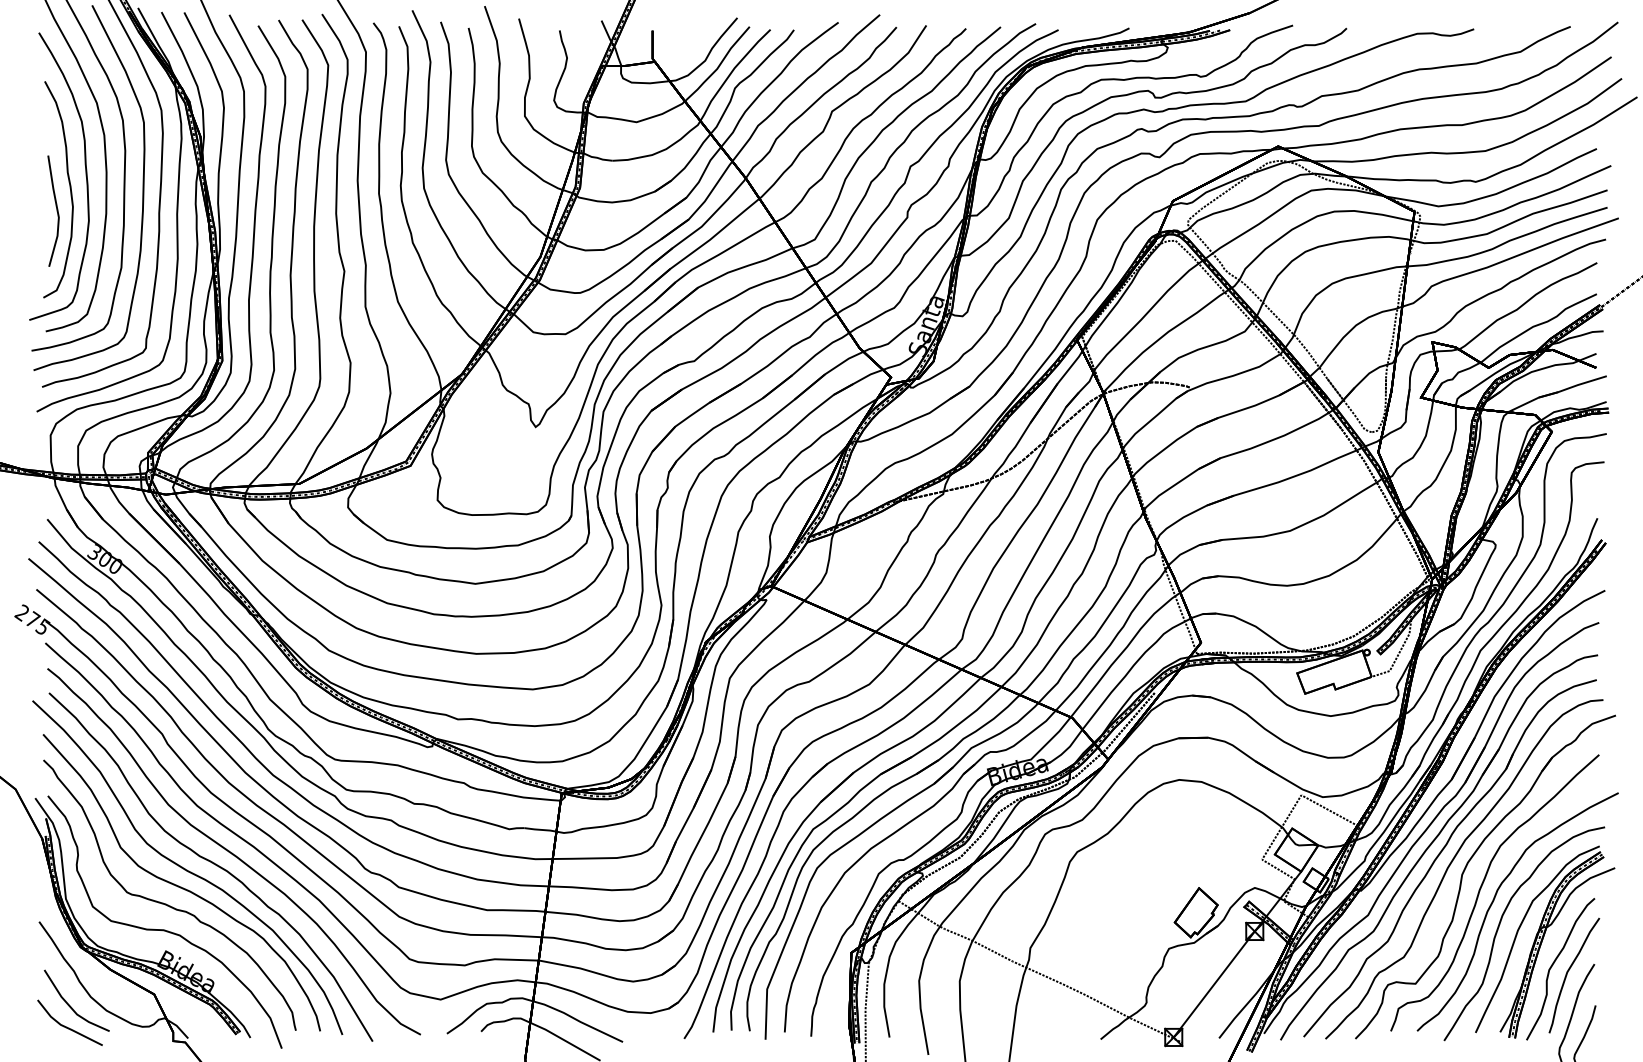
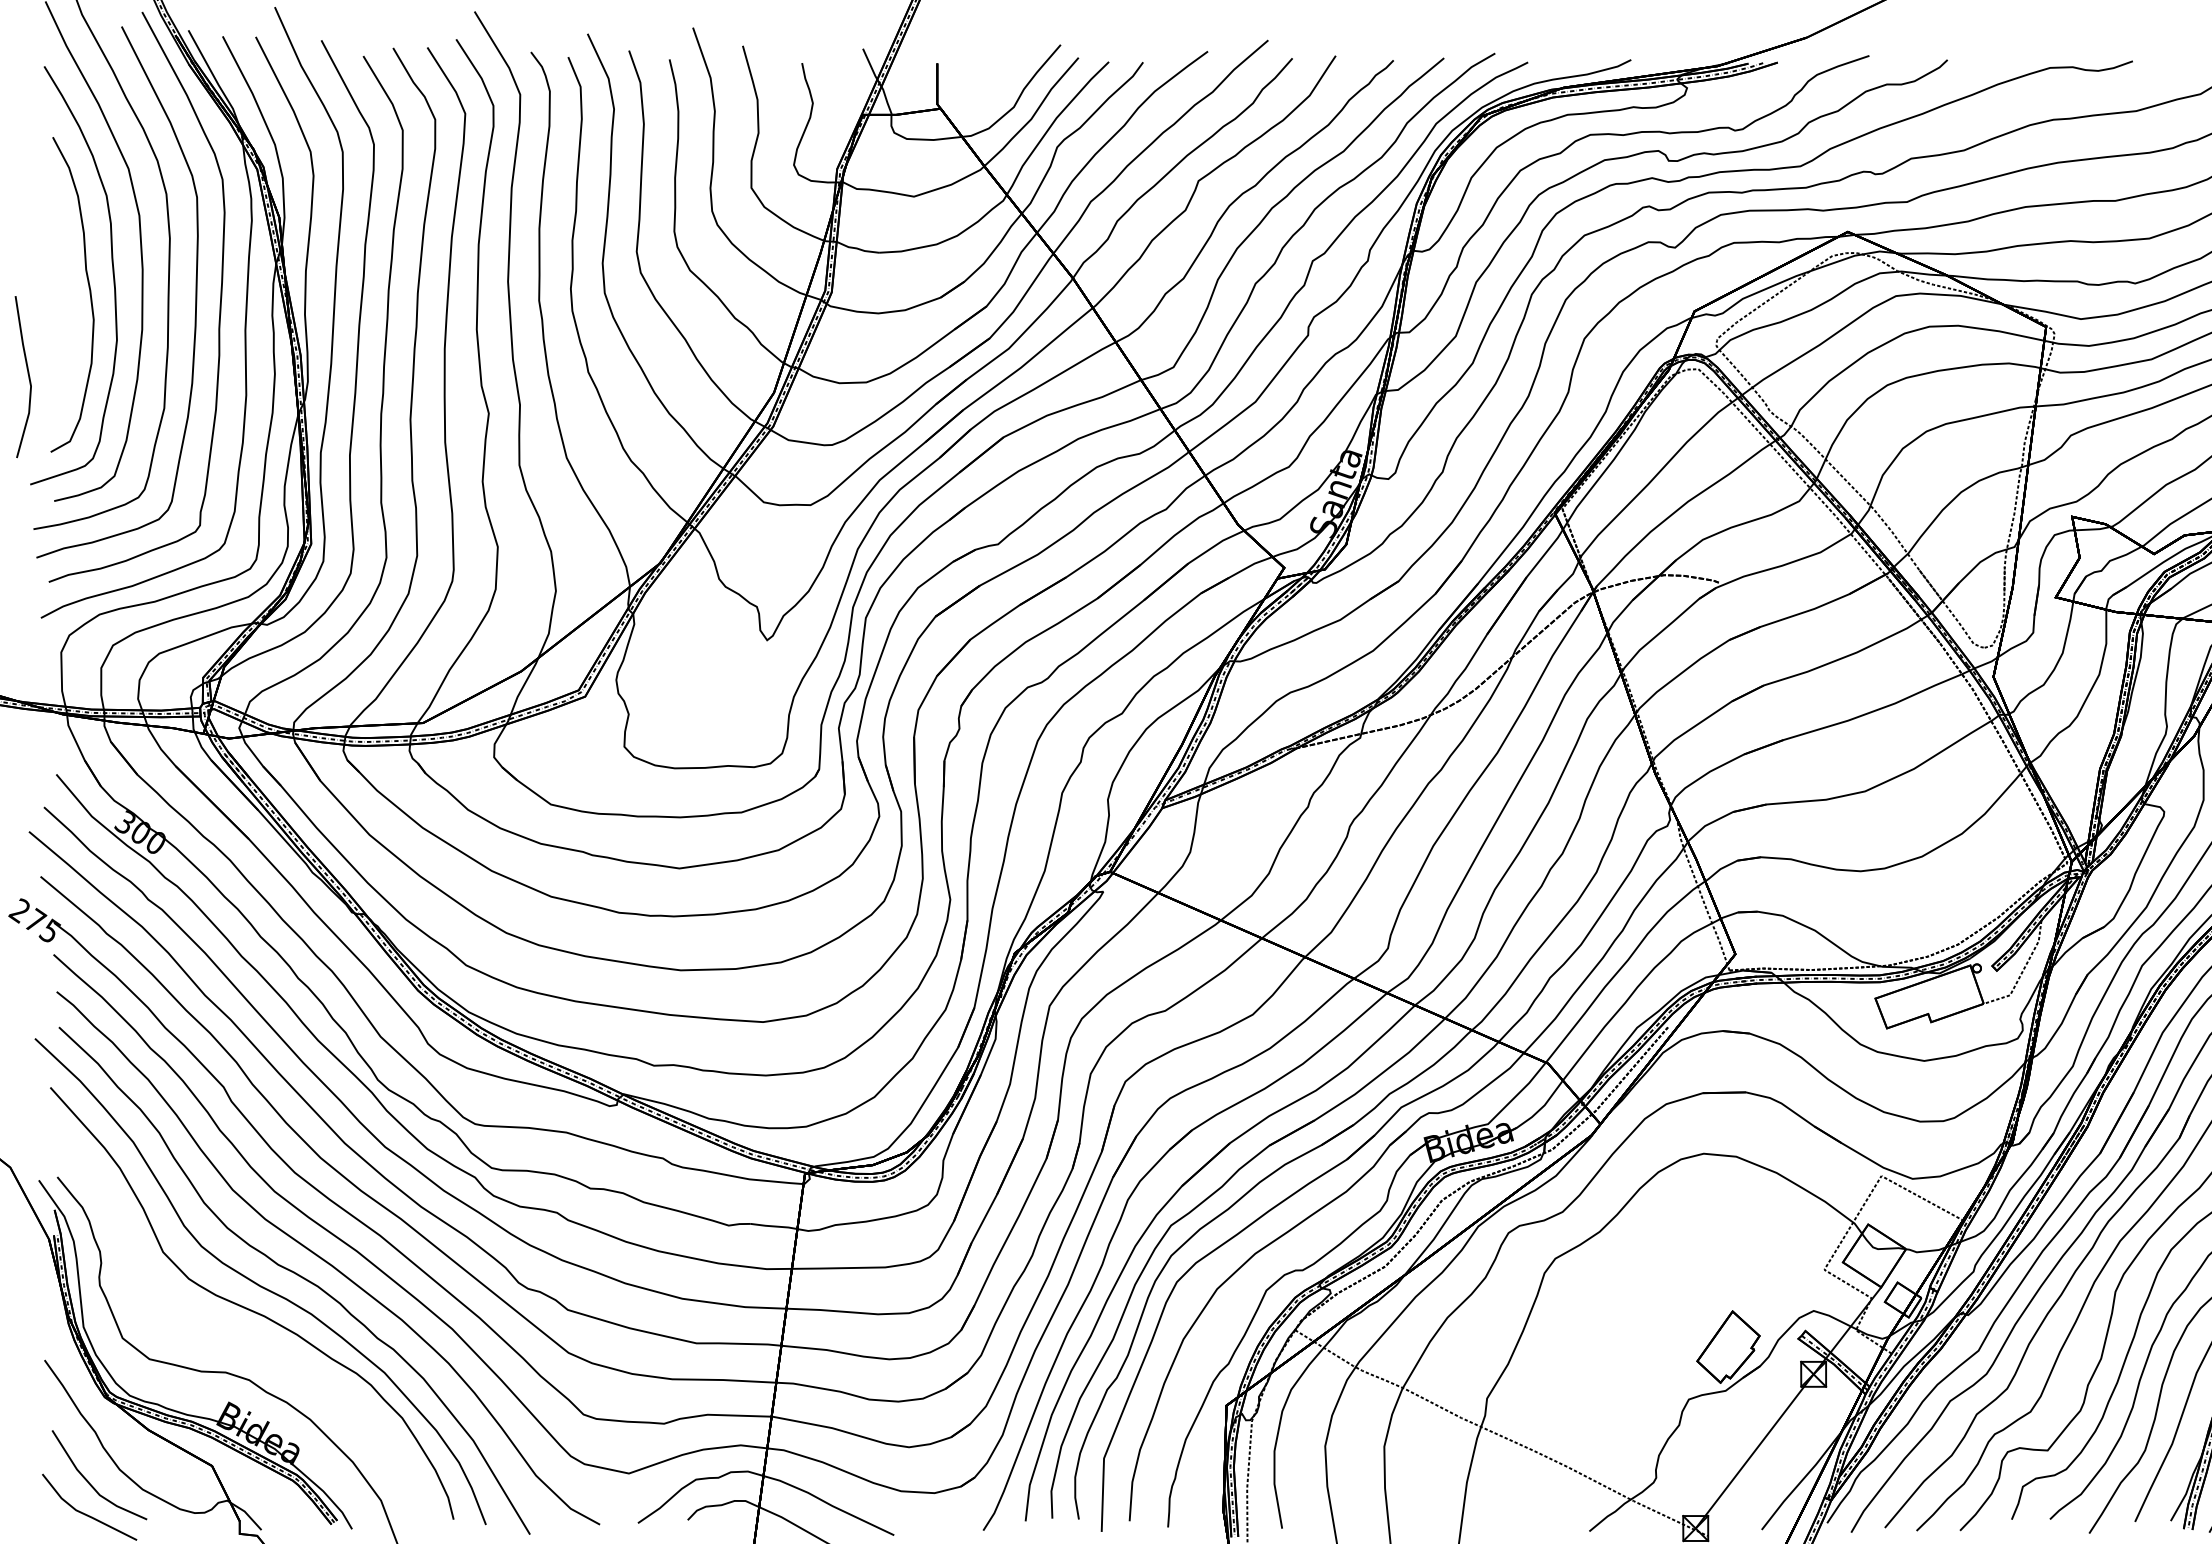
line: (56, 210) -> (27, 376), moved
curve: (166, 903) -> (229, 1333), removed

